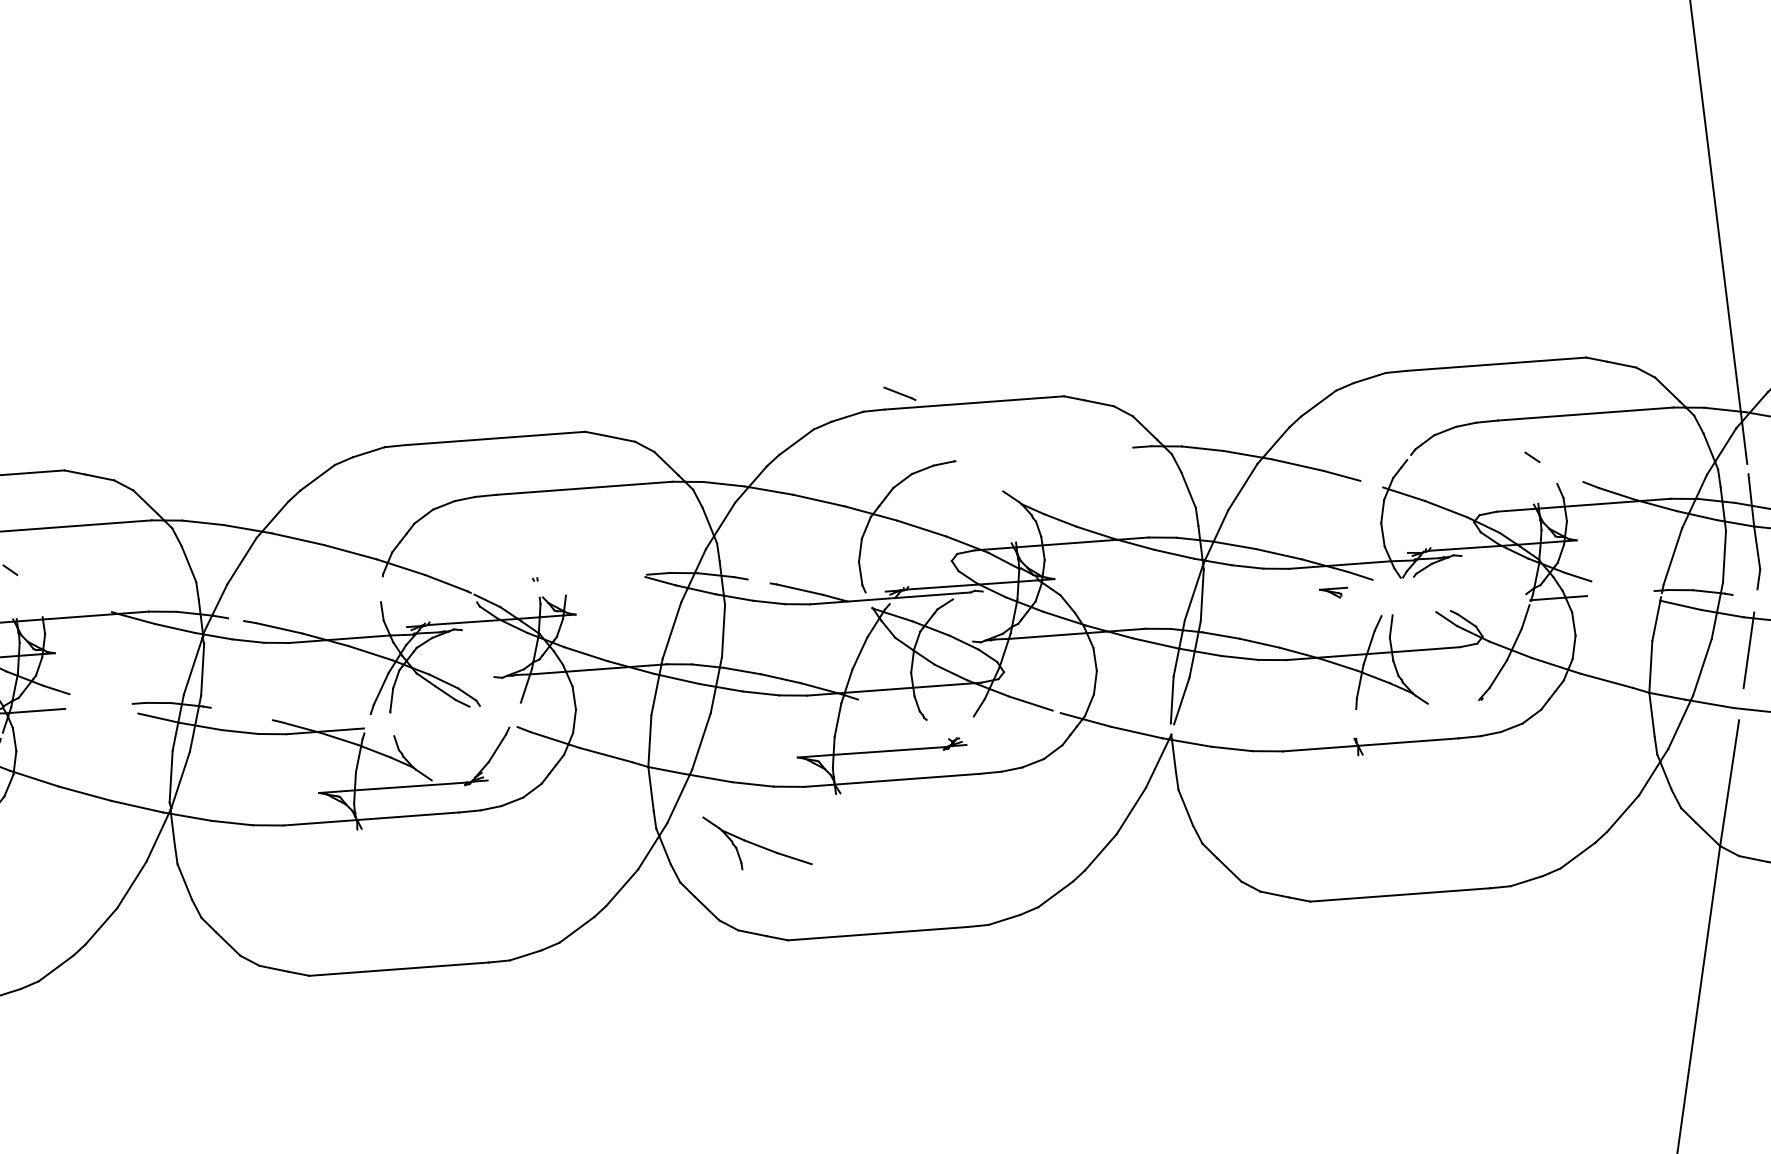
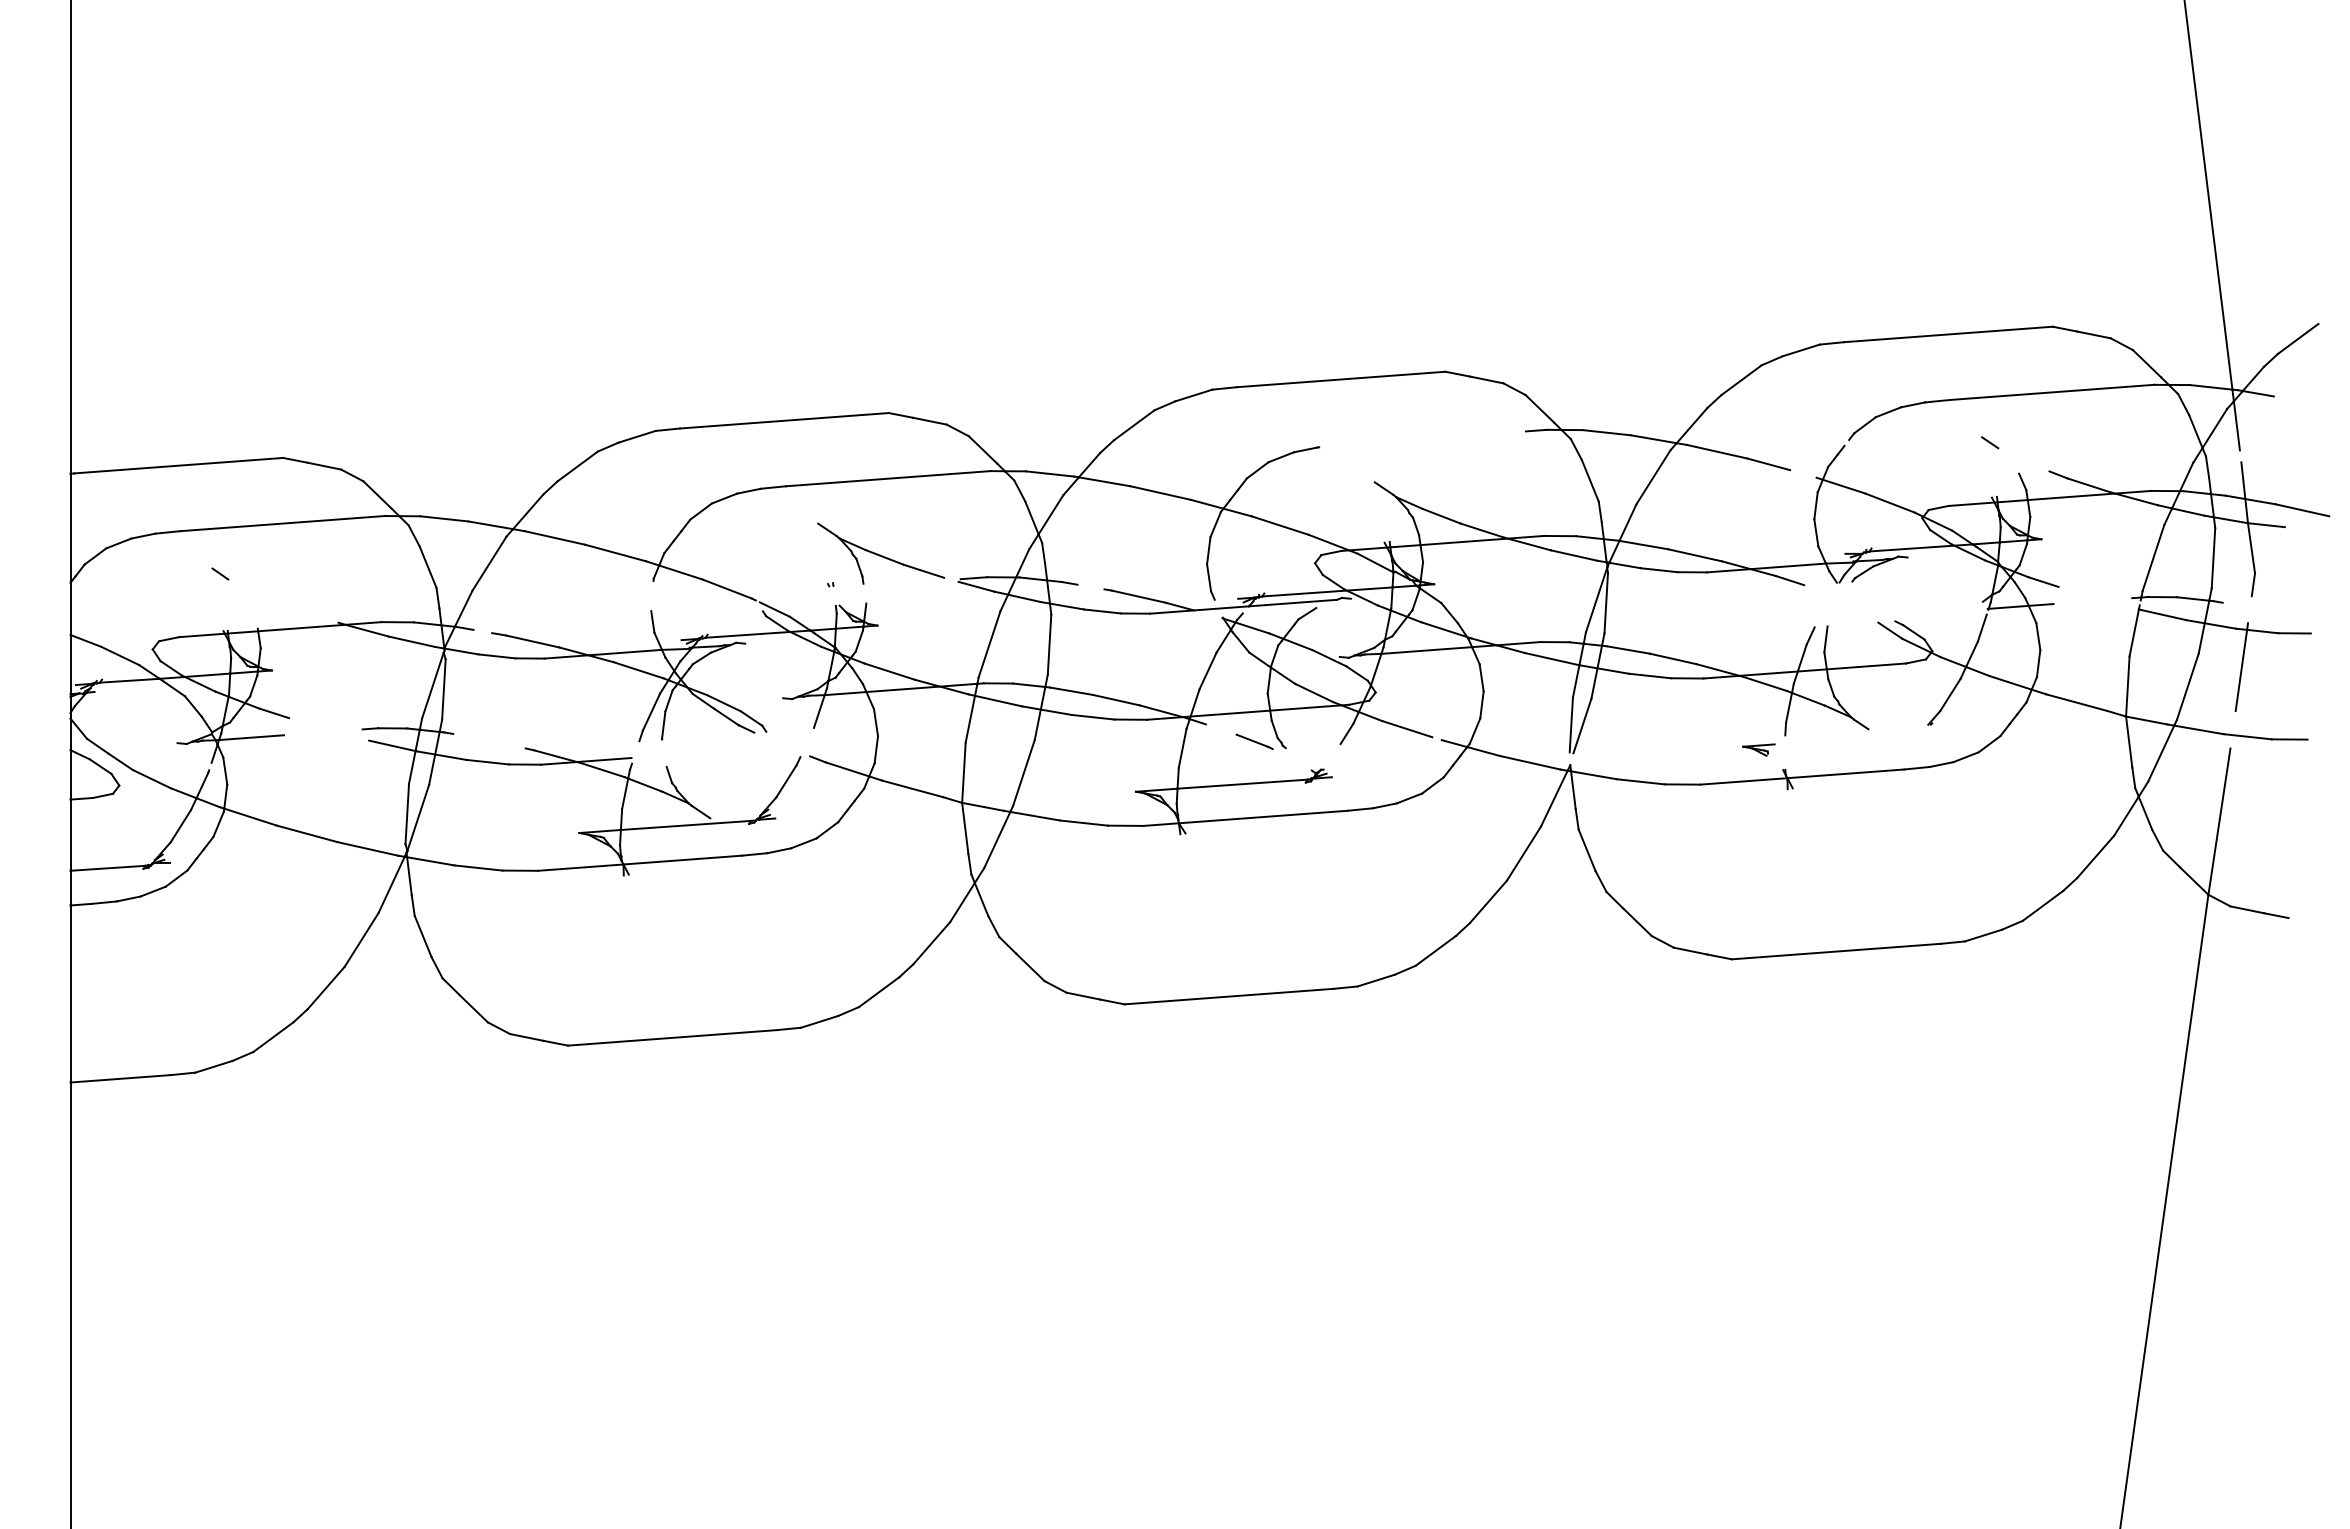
line: (899, 393) -> (1254, 741), moved
part: (1333, 592) -> (1758, 749), moved
part: (757, 843) -> (881, 553), moved

